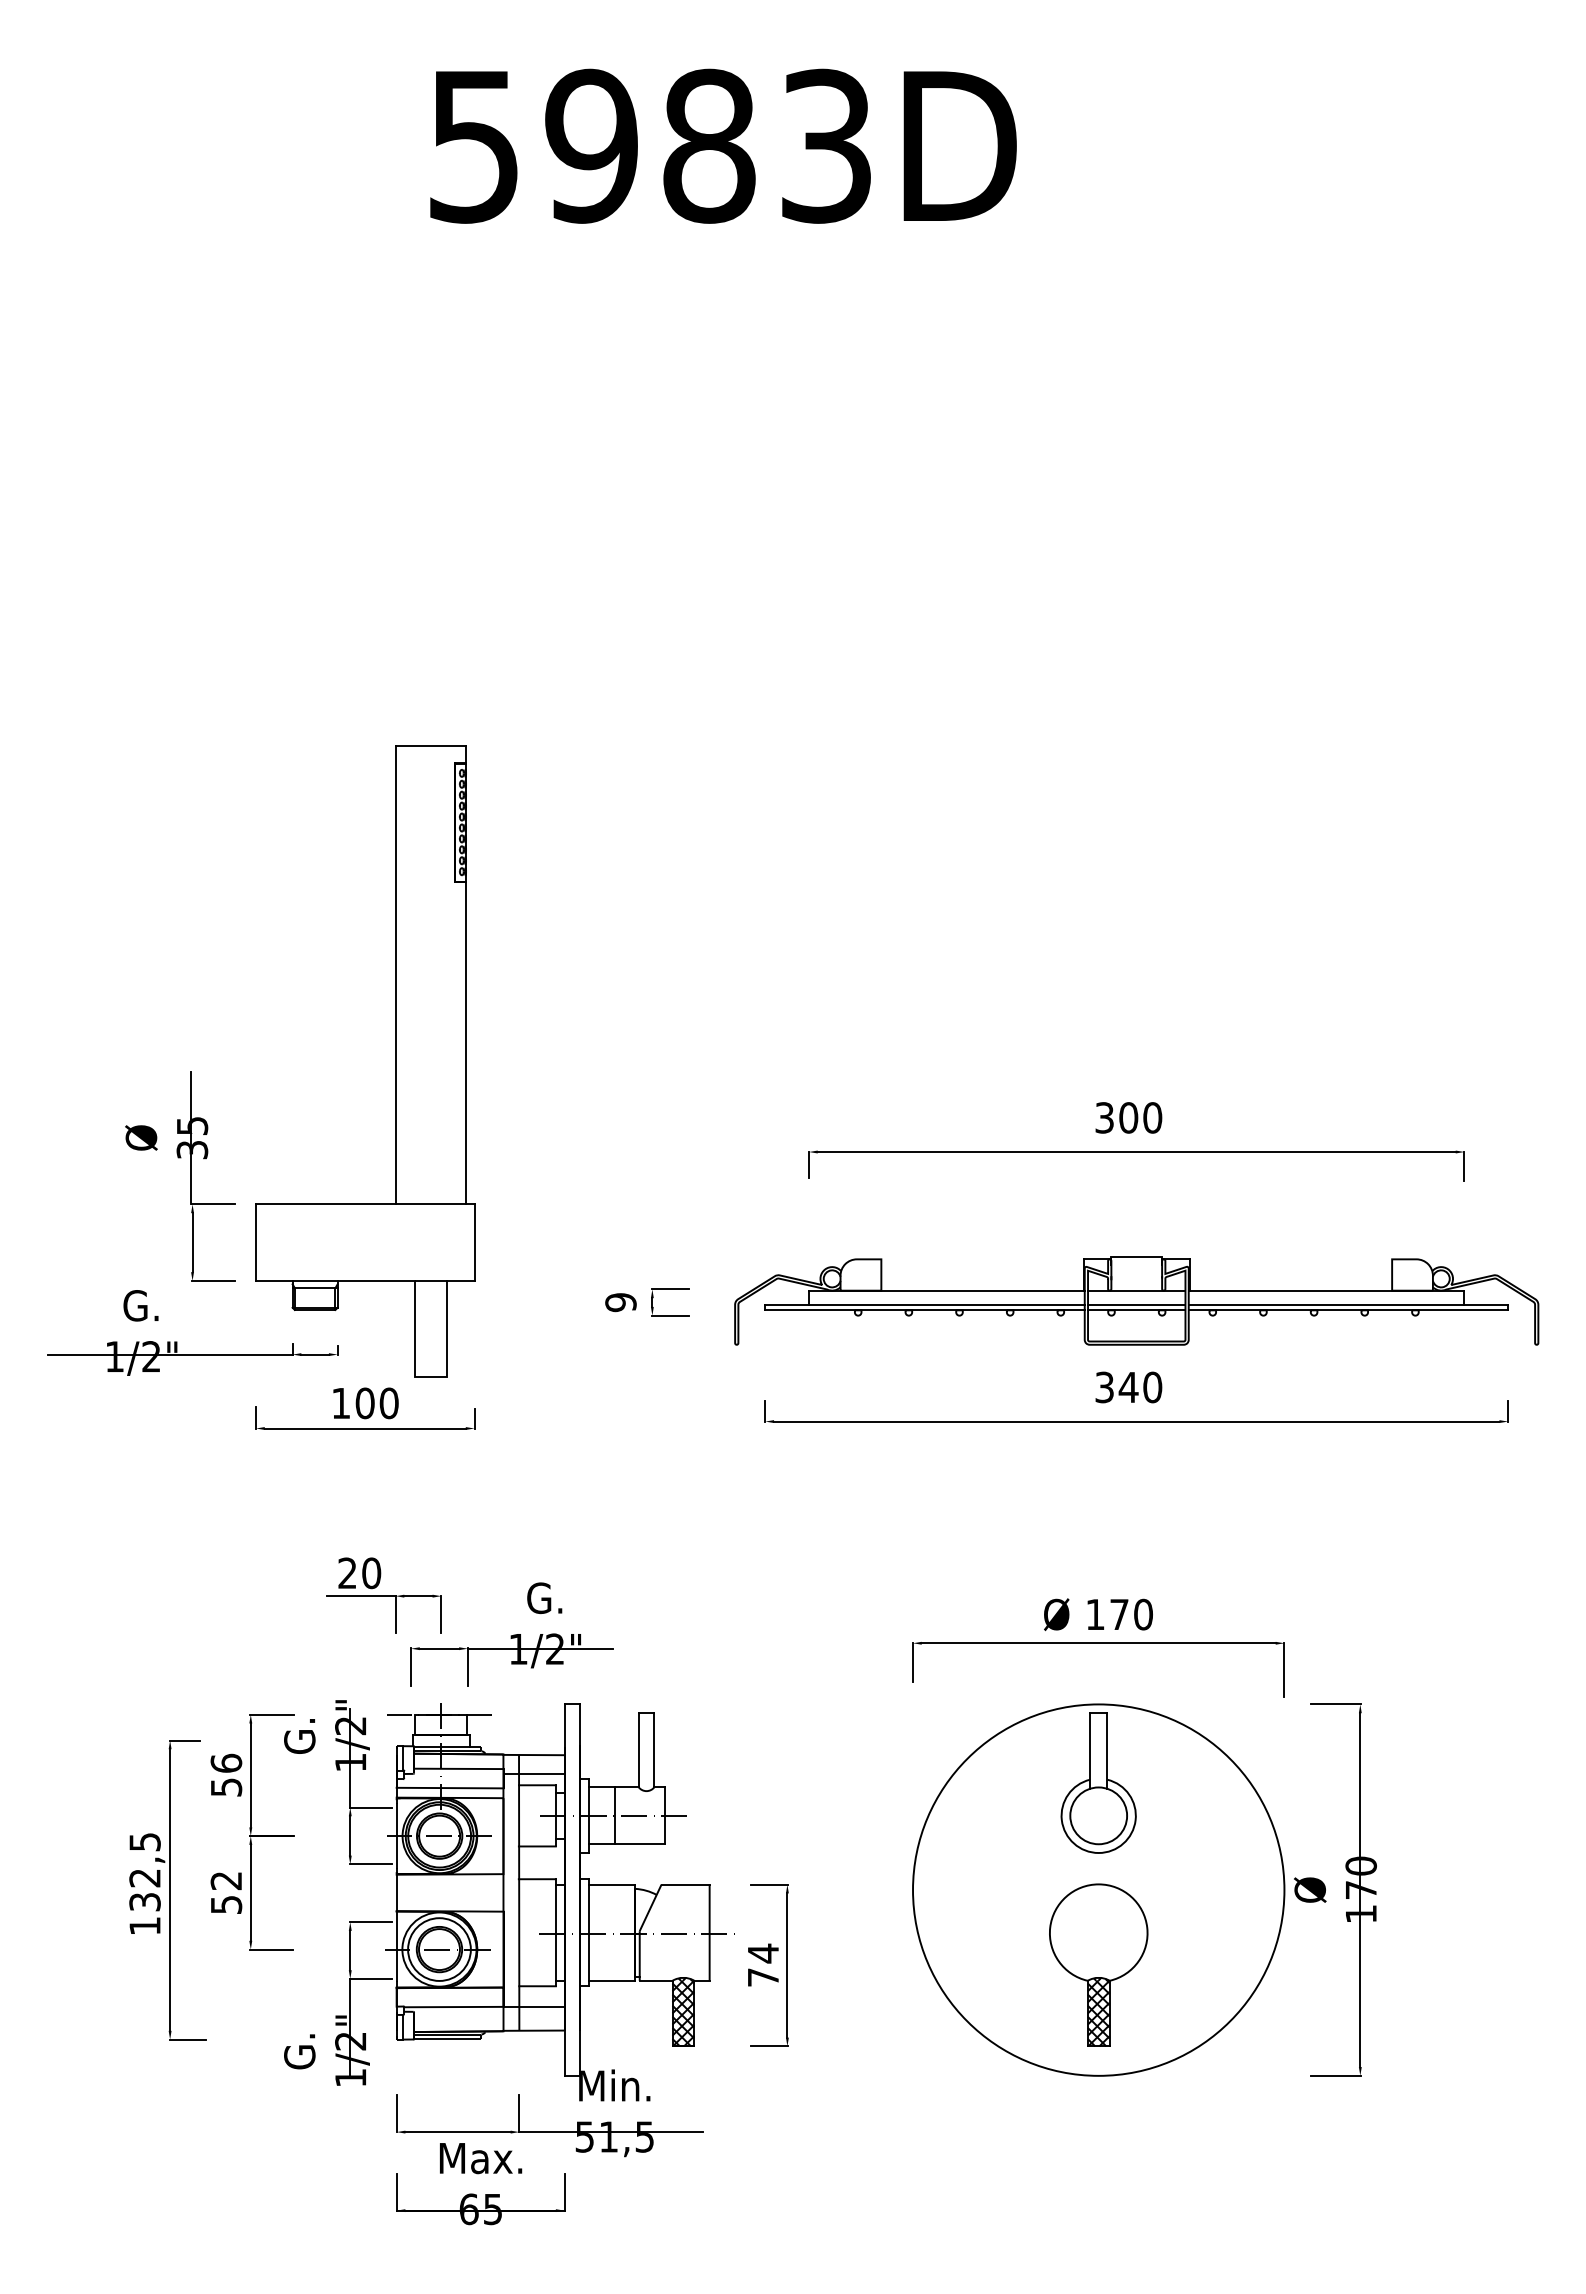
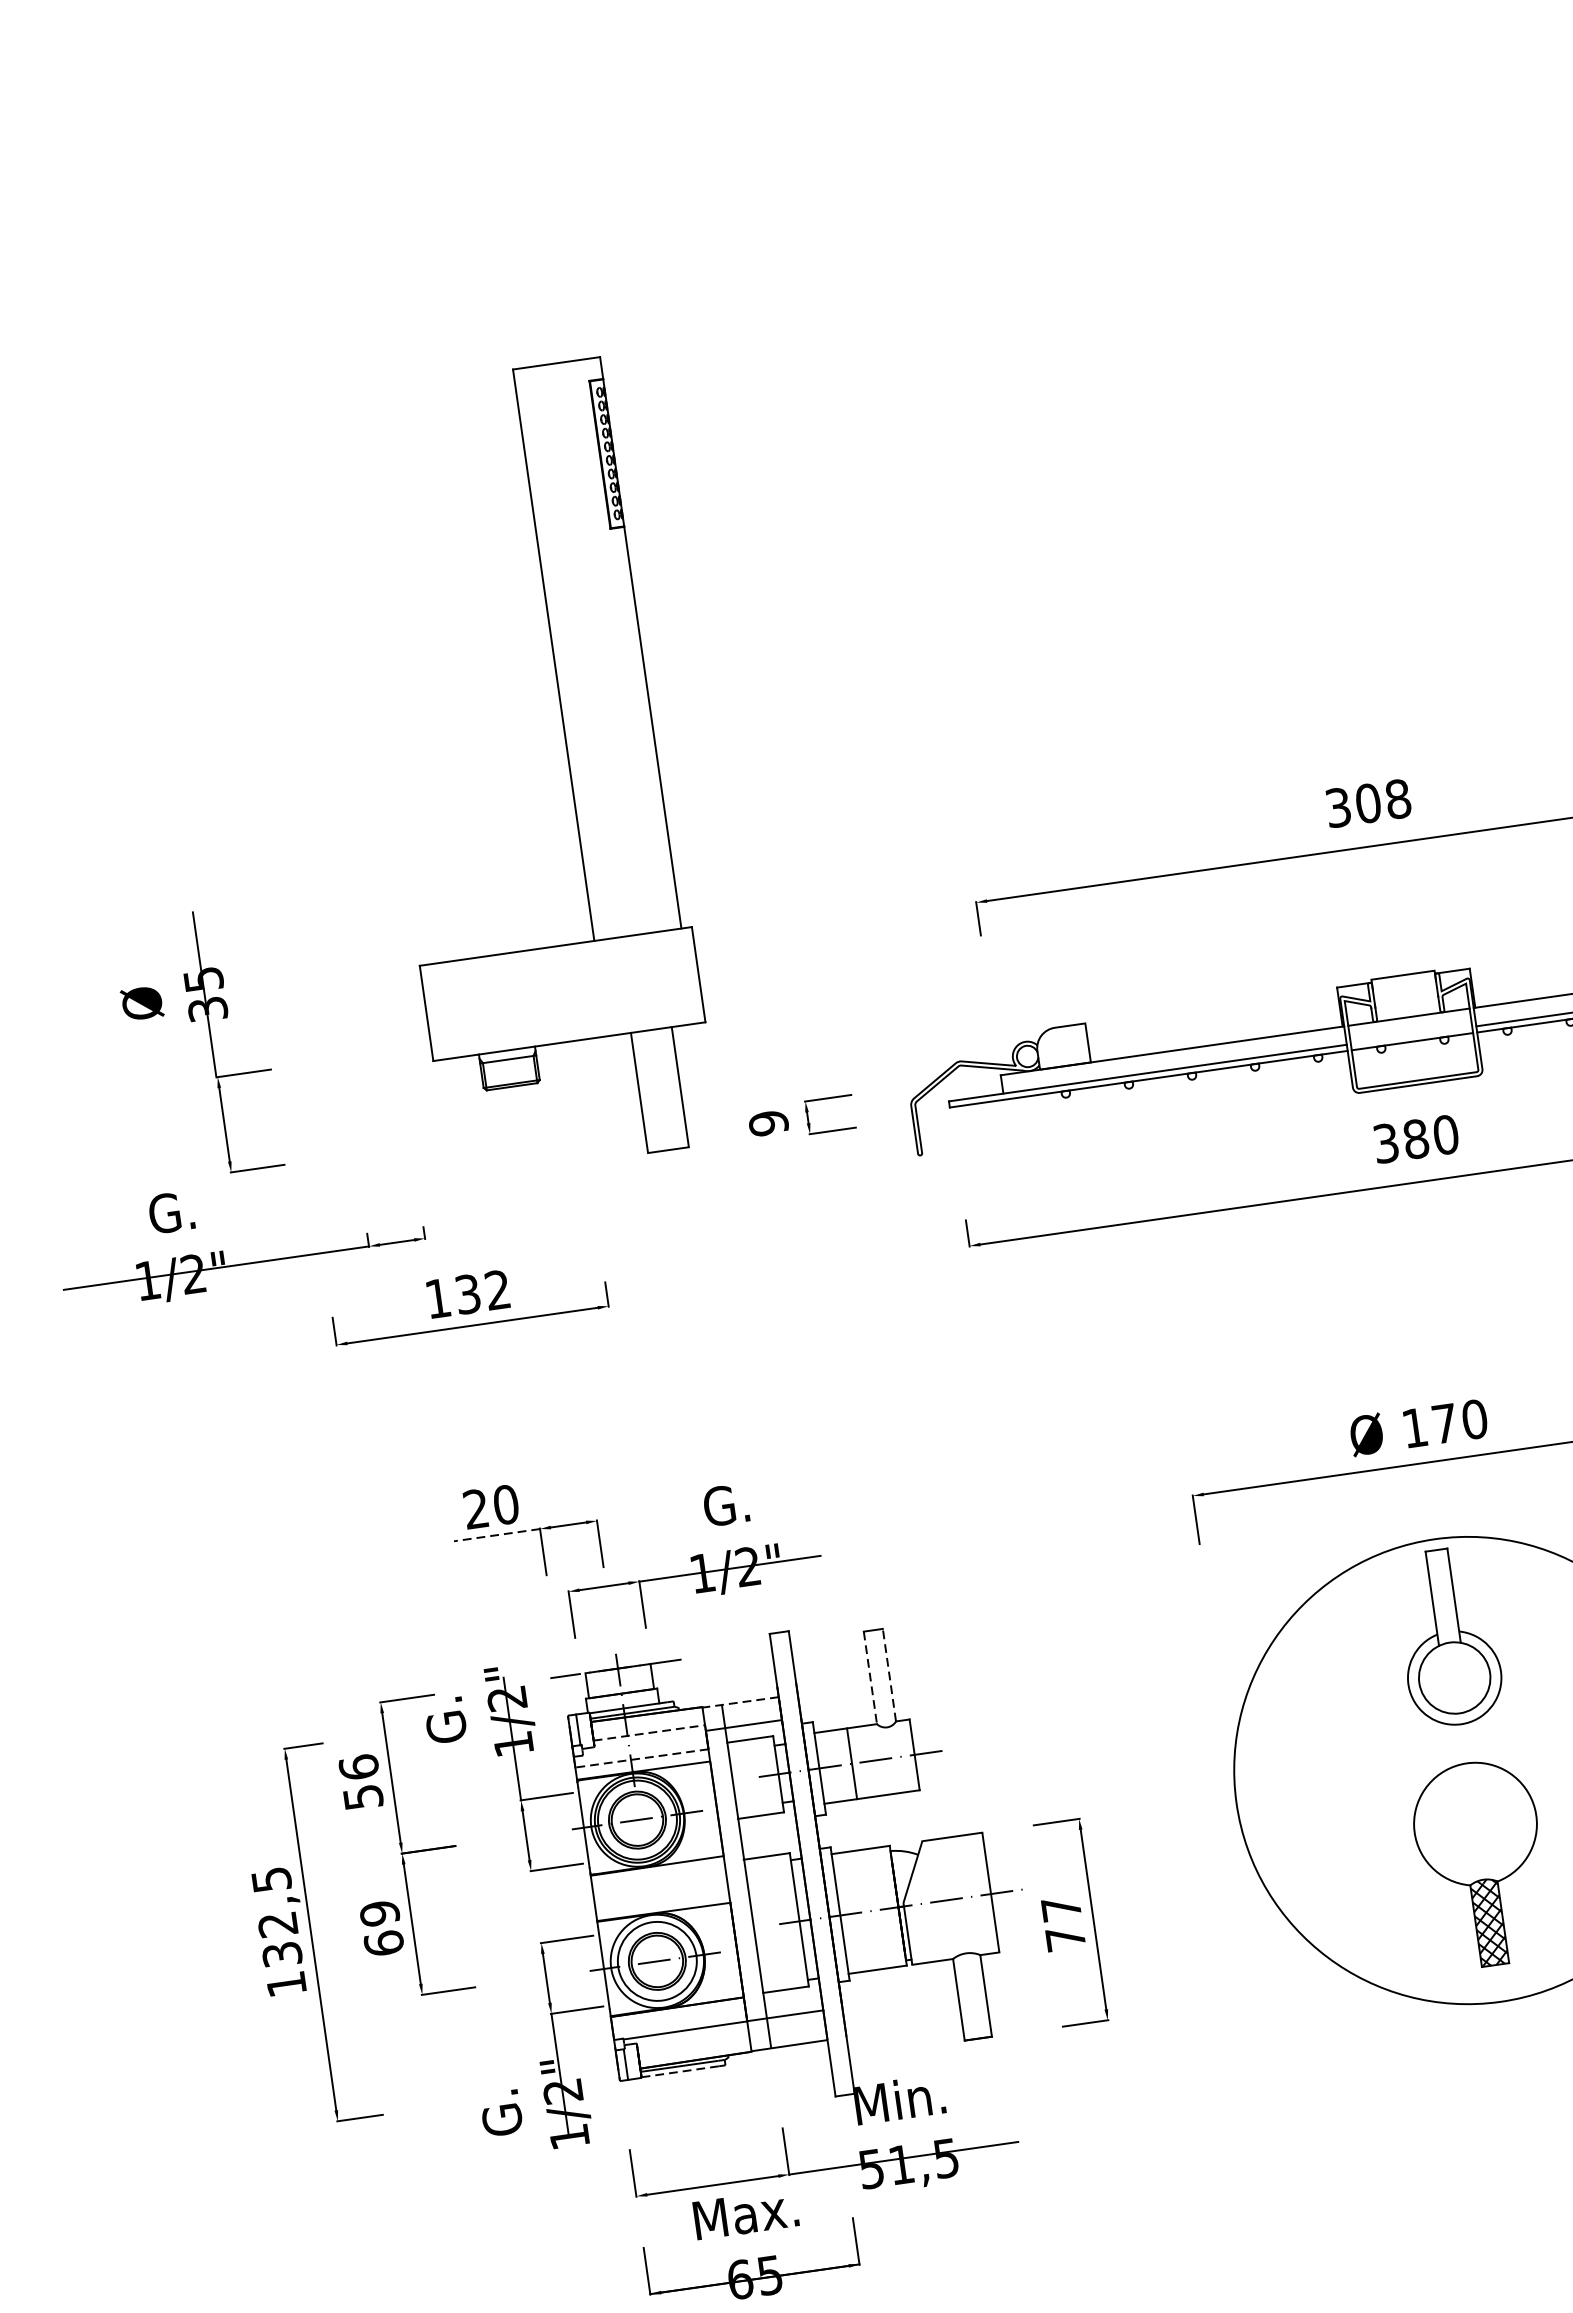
part: (395, 1061) -> (568, 763), moved
text: (1152, 1117) -> (1397, 798), 300 -> 308
line: (1136, 1305) -> (1411, 1035), removed
text: (1128, 1387) -> (1415, 1139), 340 -> 380
text: (376, 1403) -> (482, 1292), 100 -> 132
line: (361, 1596) -> (497, 1535), solid -> dashed
line: (654, 1749) -> (889, 1674), solid -> dashed
line: (638, 1750) -> (869, 1678), solid -> dashed
line: (534, 1755) -> (741, 1702), solid -> dashed
line: (458, 1768) -> (648, 1732), solid -> dashed
line: (449, 1788) -> (641, 1759), solid -> dashed
text: (226, 1892) -> (381, 1928), 52 -> 69
text: (763, 1953) -> (1061, 1908), 74 -> 77
hatch: (683, 2012) -> (972, 1996), removed
line: (445, 2039) -> (680, 2072), solid -> dashed

